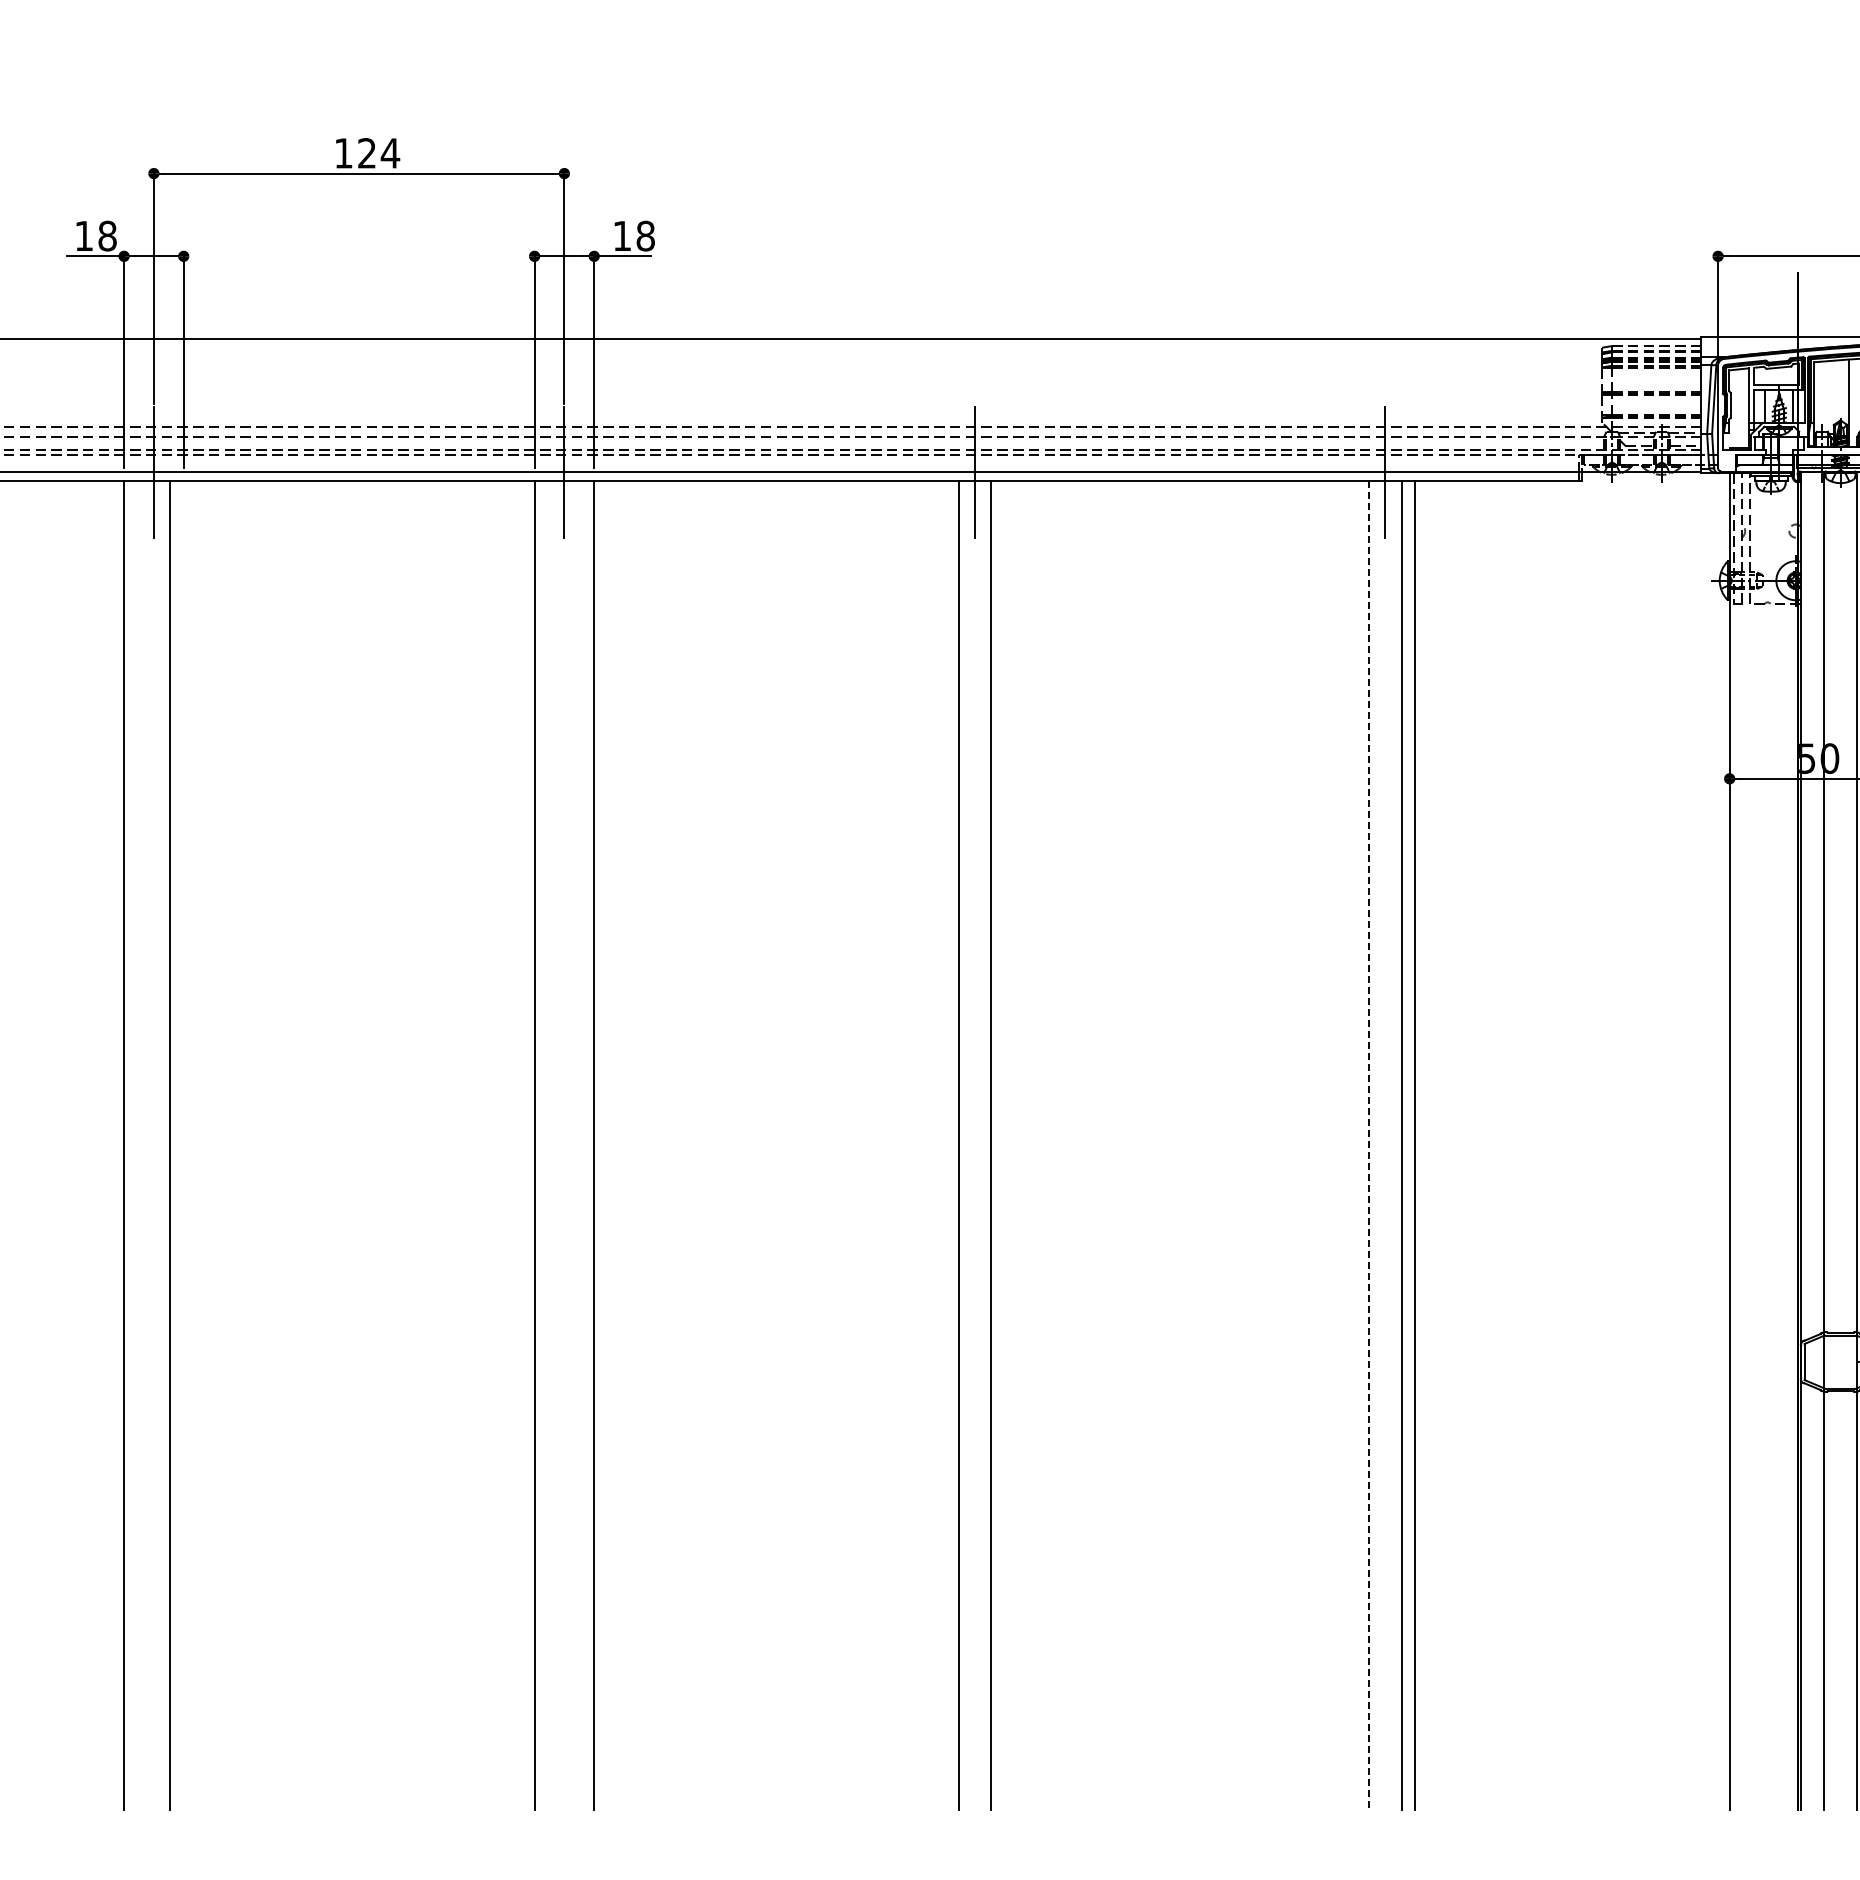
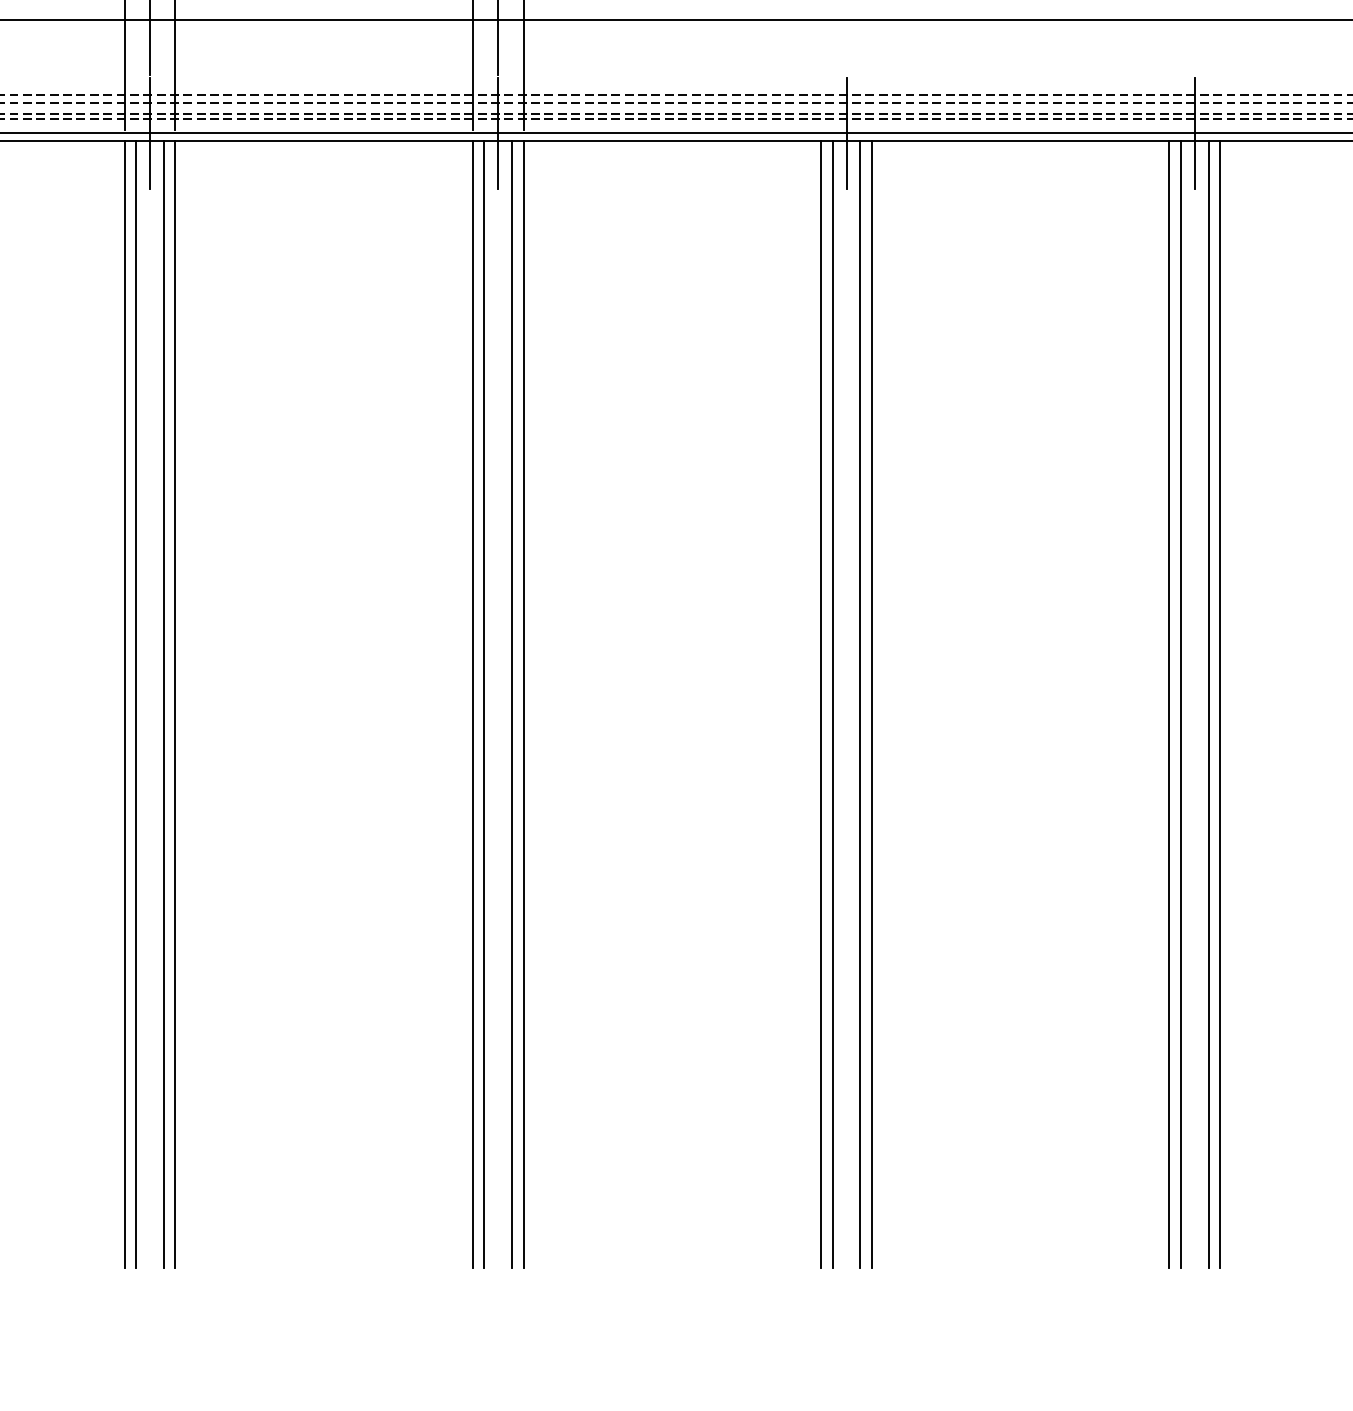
line: (137, 1145) -> (136, 704), added
line: (183, 1145) -> (175, 704), added
line: (548, 1145) -> (484, 704), added
line: (580, 1145) -> (511, 704), added
line: (945, 1145) -> (821, 704), added
line: (1004, 1145) -> (871, 704), added
line: (1355, 1145) -> (1169, 704), added
line: (1369, 1146) -> (1181, 705), dashed -> solid

